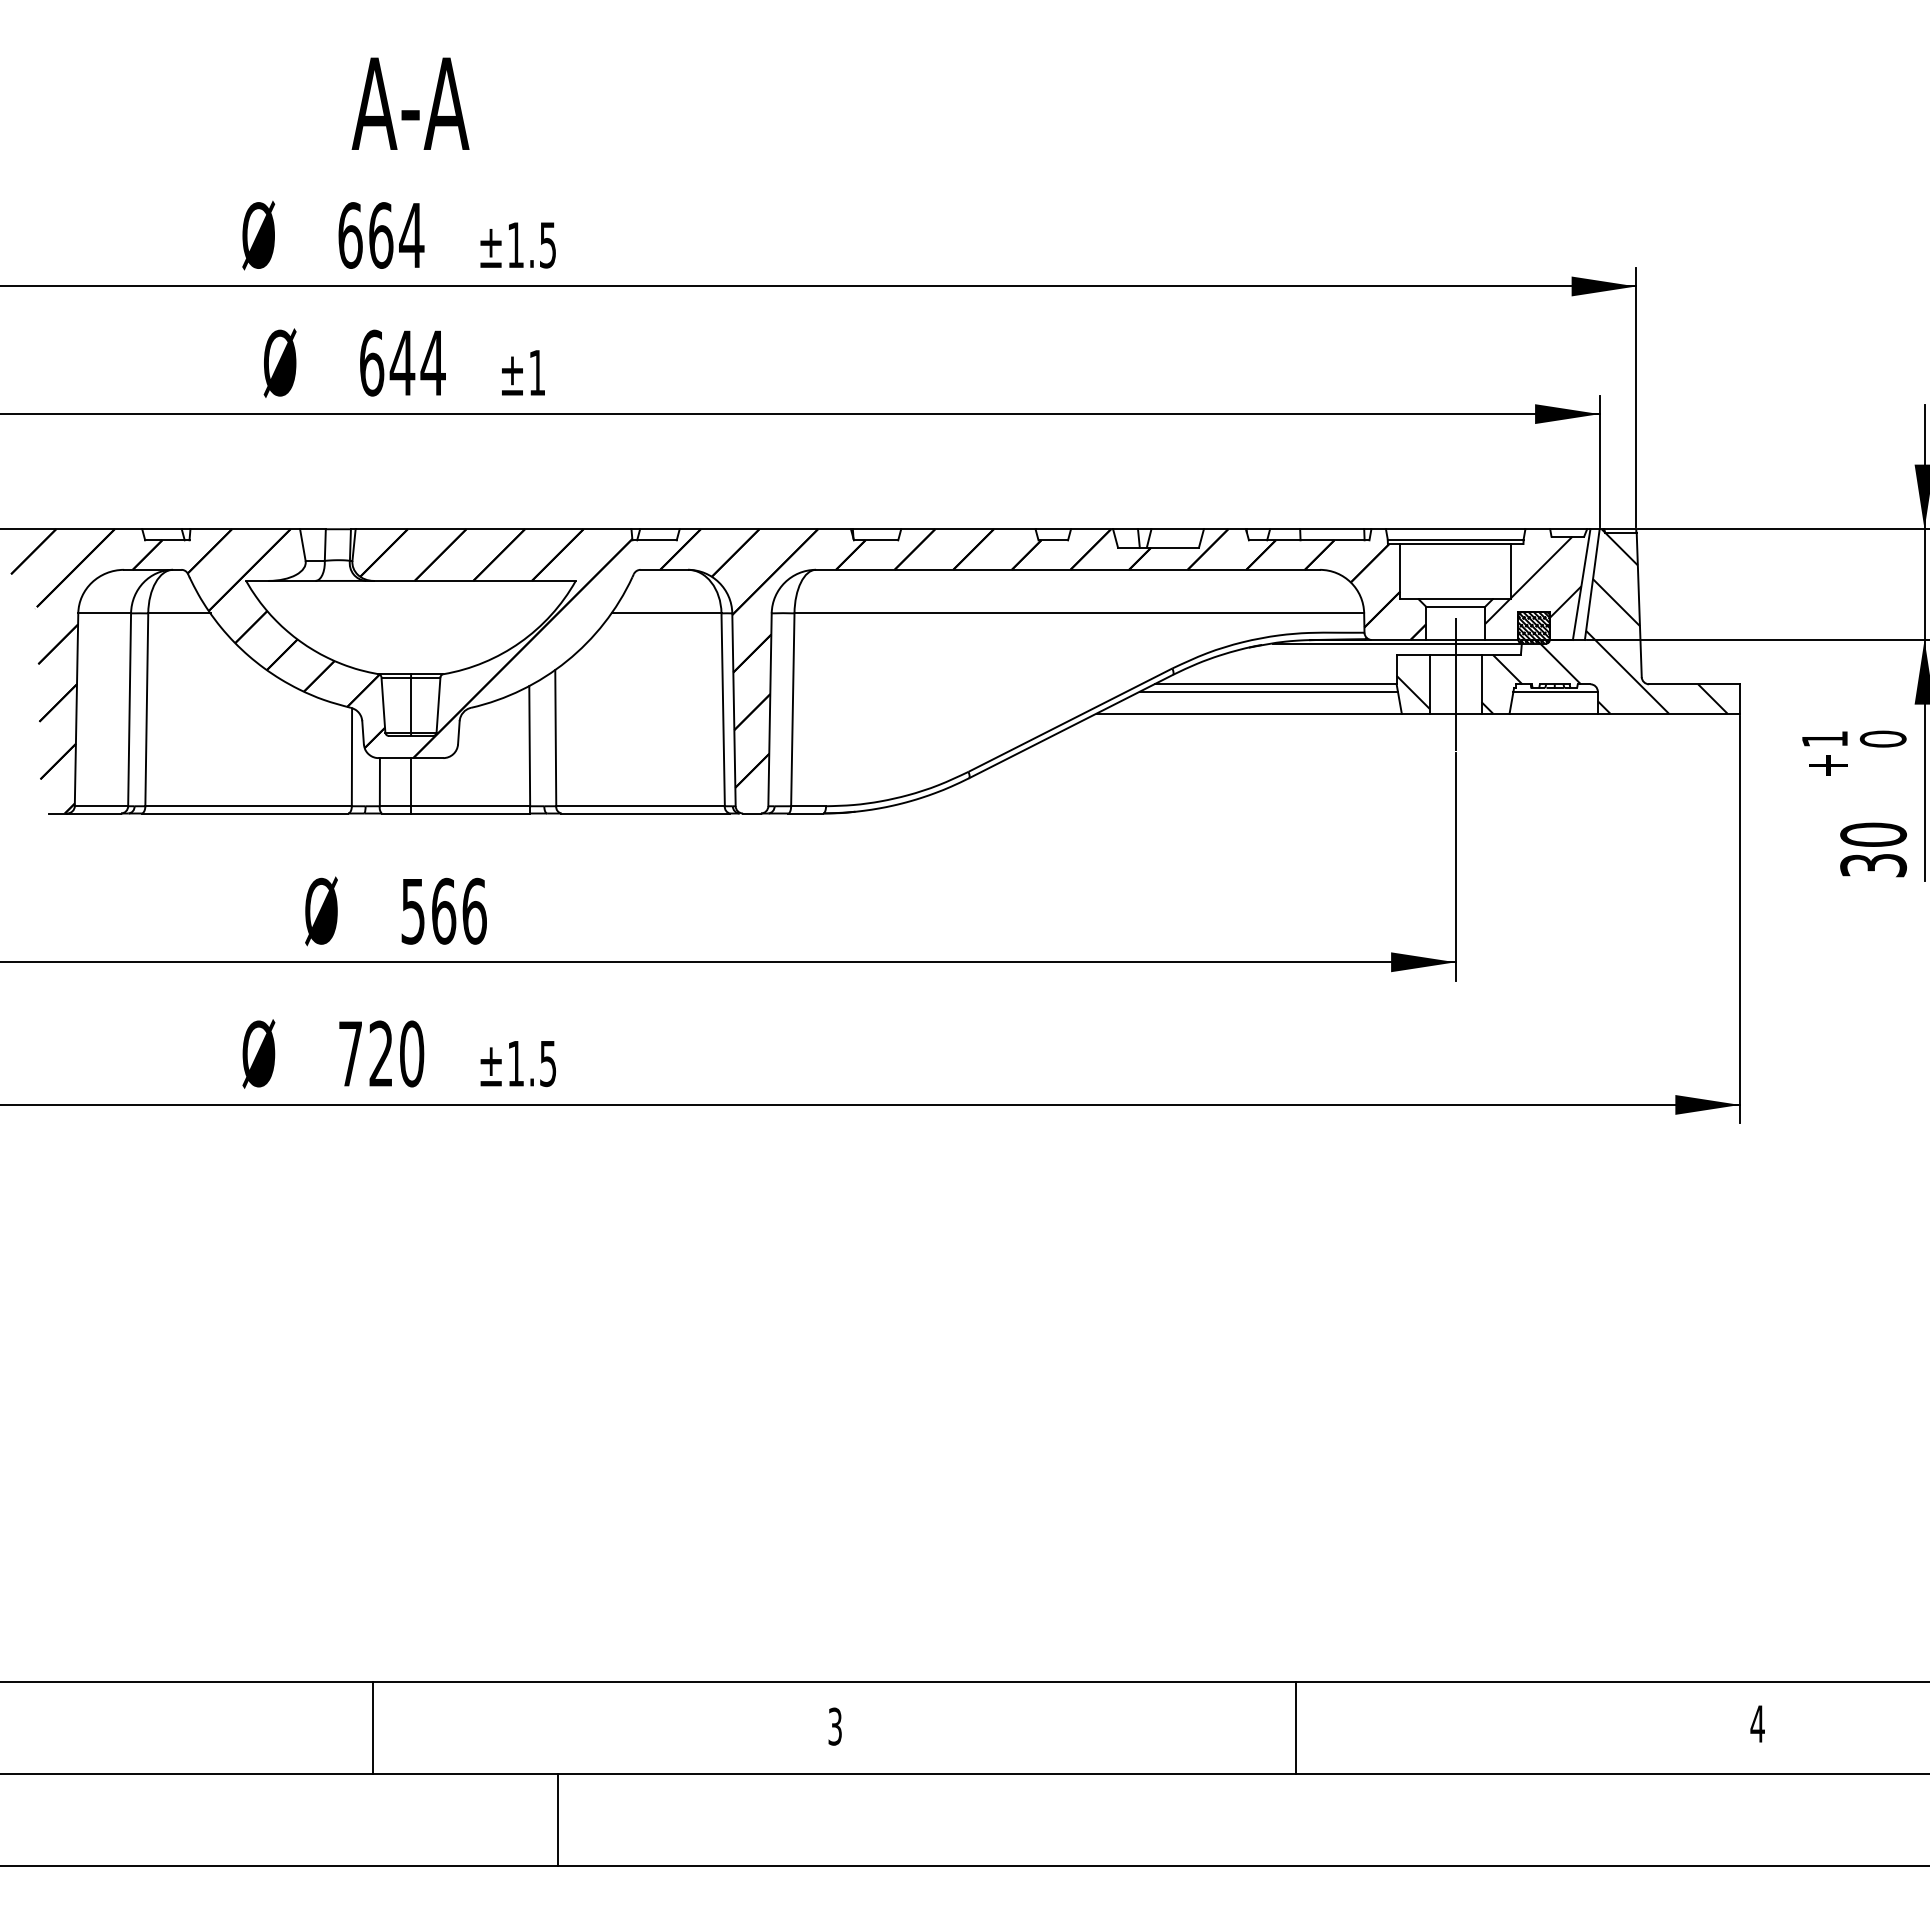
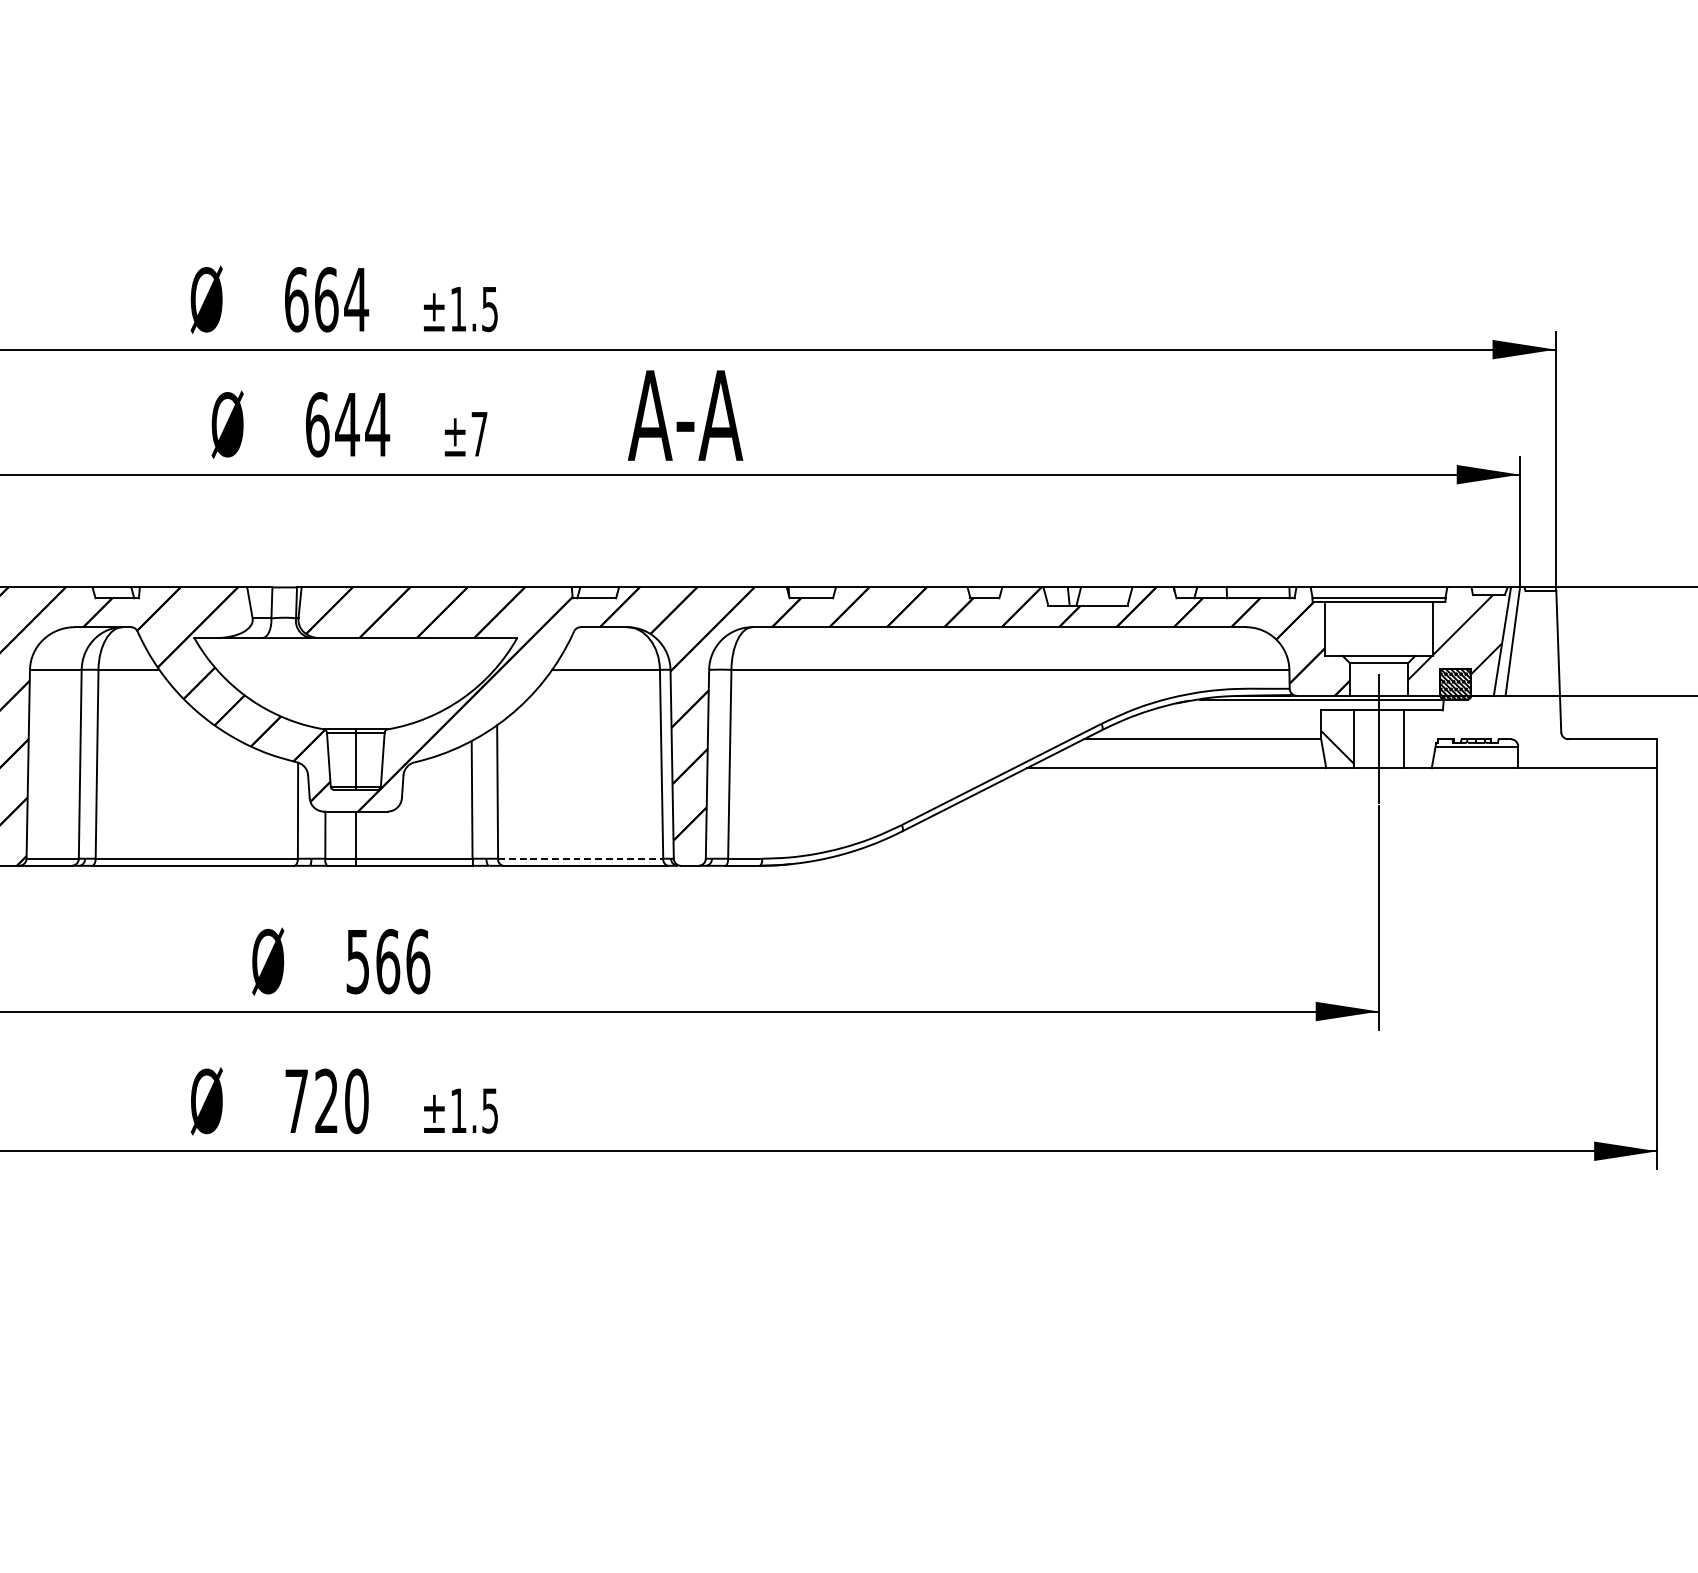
text: (410, 103) -> (685, 415), moved
text: (537, 372) -> (479, 433), ±1 -> ±7
hatch: (1604, 621) -> (1524, 677), removed
line: (1268, 691) -> (1195, 746), removed
line: (641, 806) -> (581, 858), solid -> dashed

